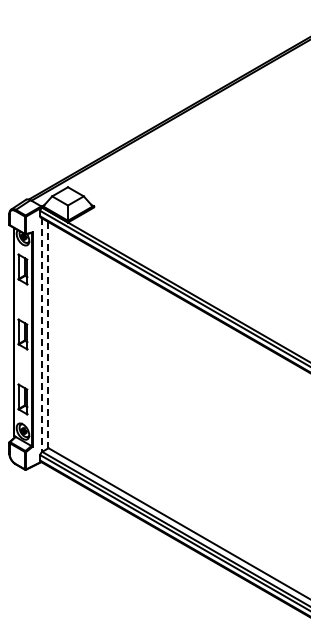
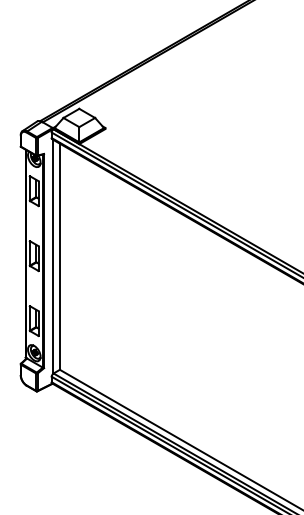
line: (41, 335) -> (52, 257), dashed -> solid
line: (48, 335) -> (59, 257), dashed -> solid

